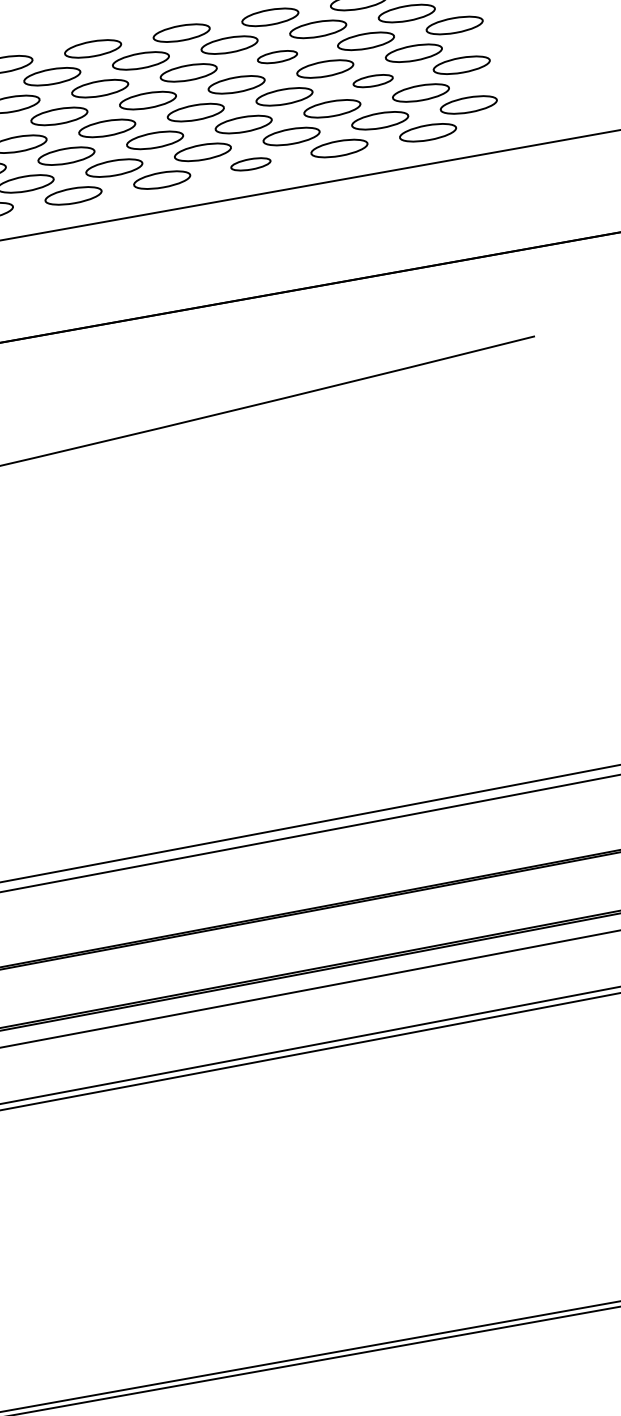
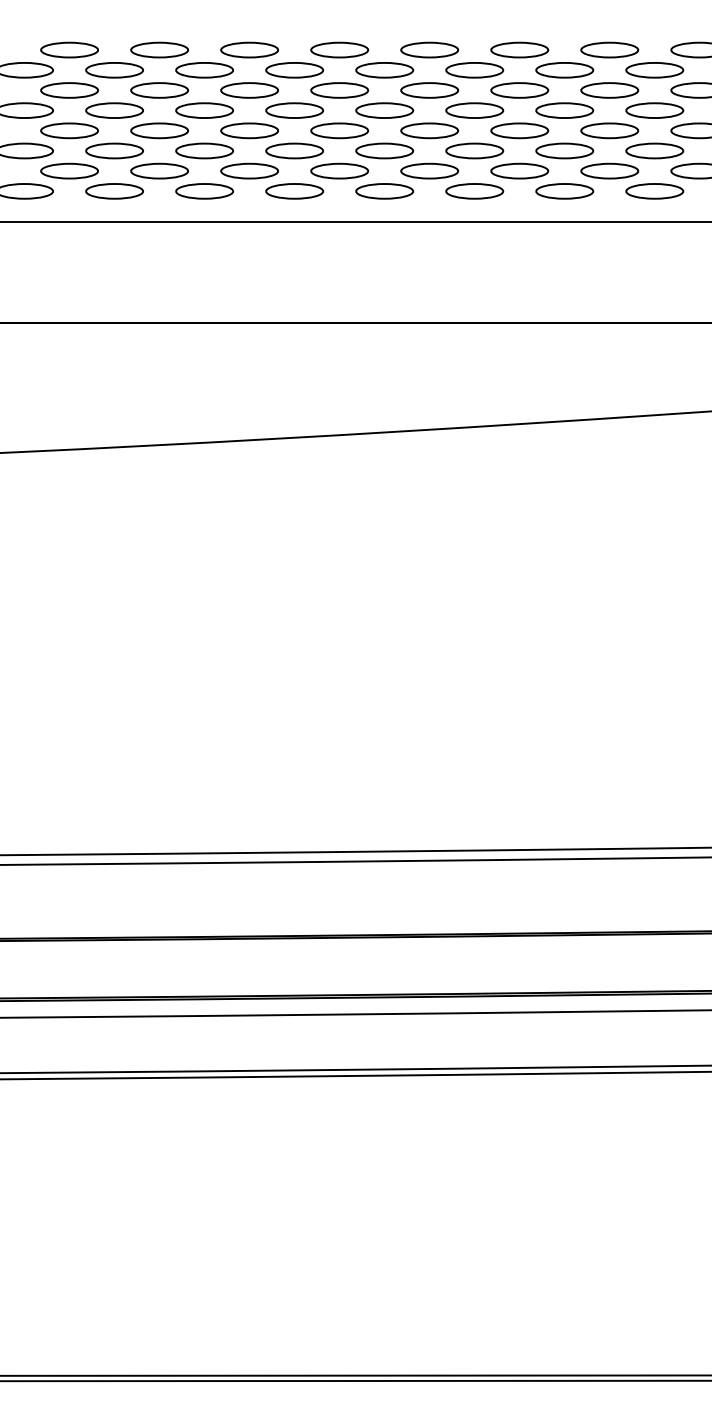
part: (277, 57) -> (519, 90), size x1.43
part: (372, 80) -> (609, 130), size x1.43
part: (250, 164) -> (474, 191), size x1.43

